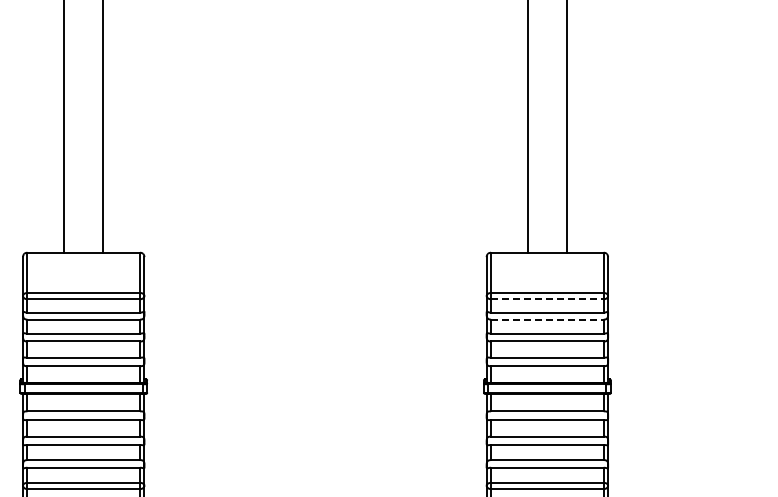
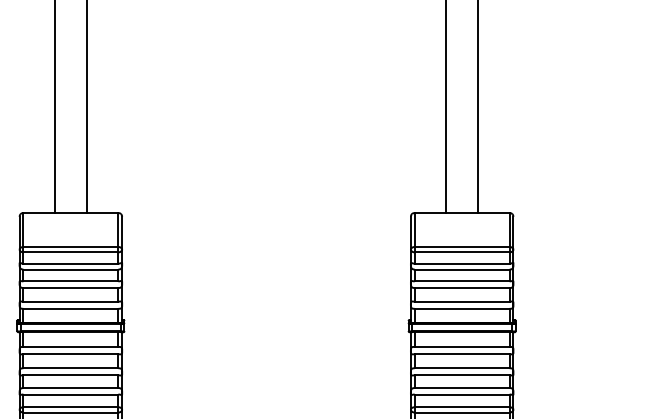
line: (547, 299) -> (462, 252), dashed -> solid
line: (547, 319) -> (462, 269), dashed -> solid

